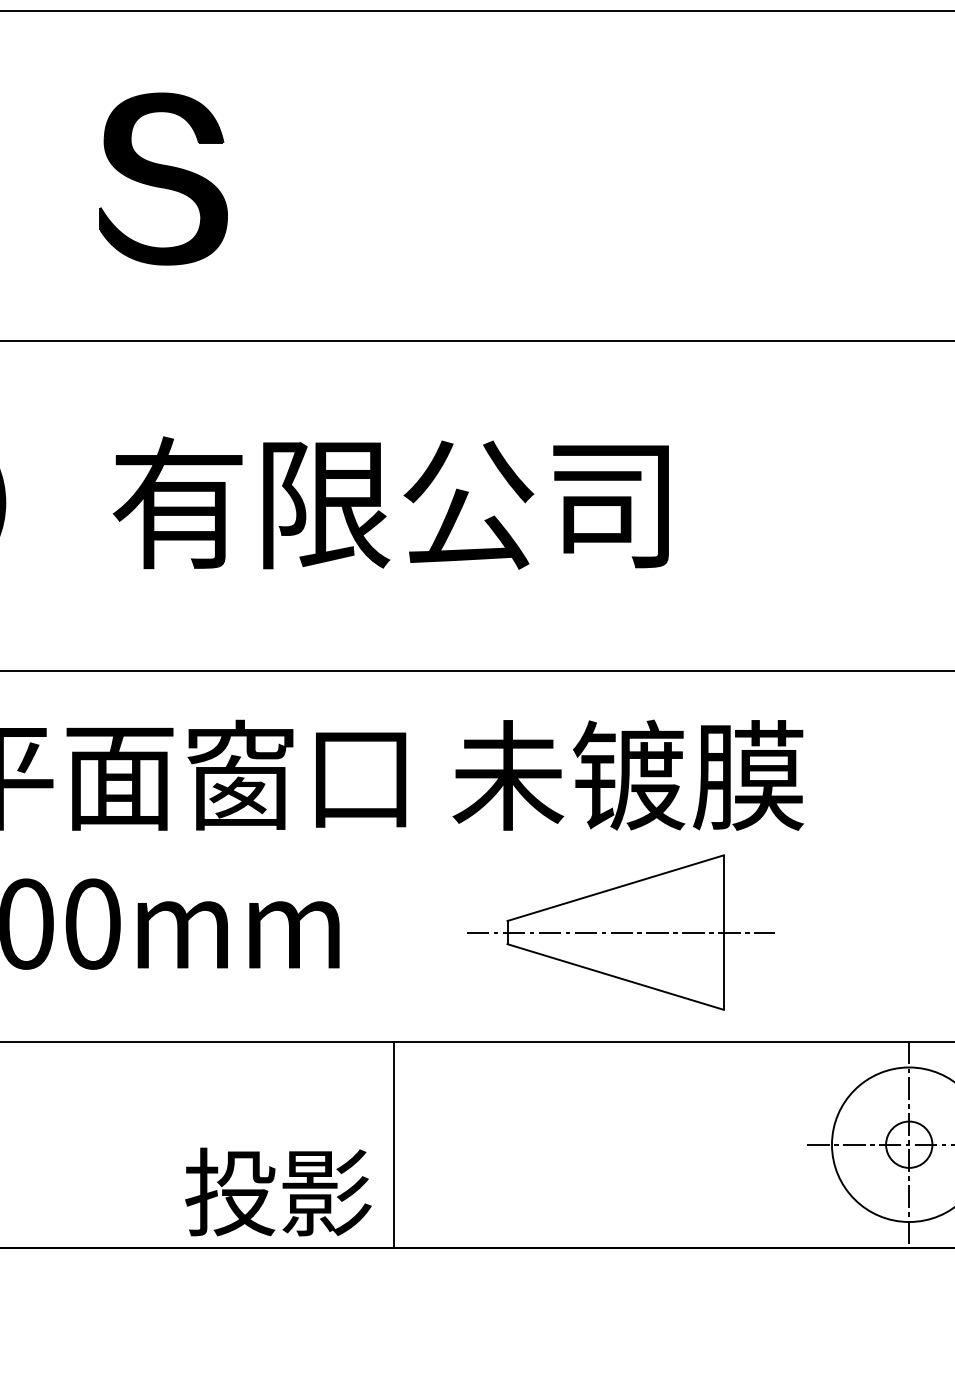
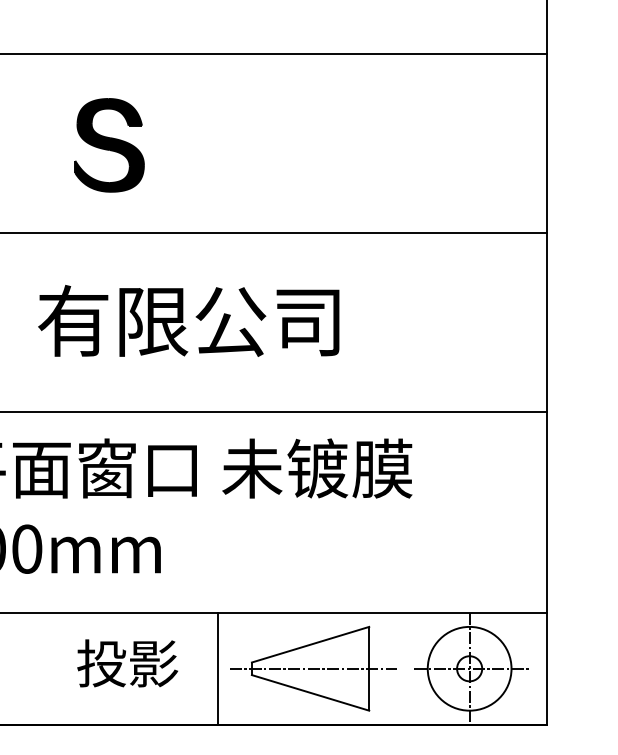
part: (163, 179) -> (109, 145), moved
part: (621, 932) -> (313, 668), moved
line: (394, 1144) -> (218, 668), moved
text: (277, 1192) -> (127, 663), moved

